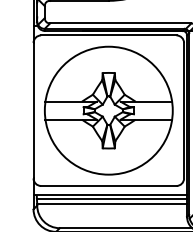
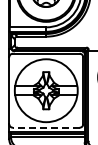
line: (107, 185) -> (45, 127), solid -> dashed

